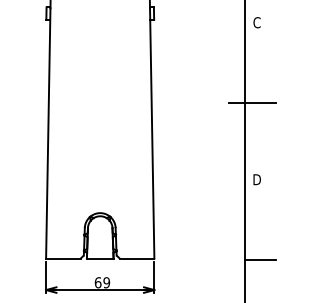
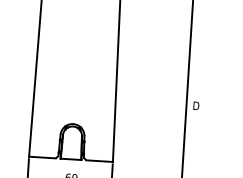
line: (251, 102) -> (195, 45), removed
line: (259, 259) -> (194, 167), removed

